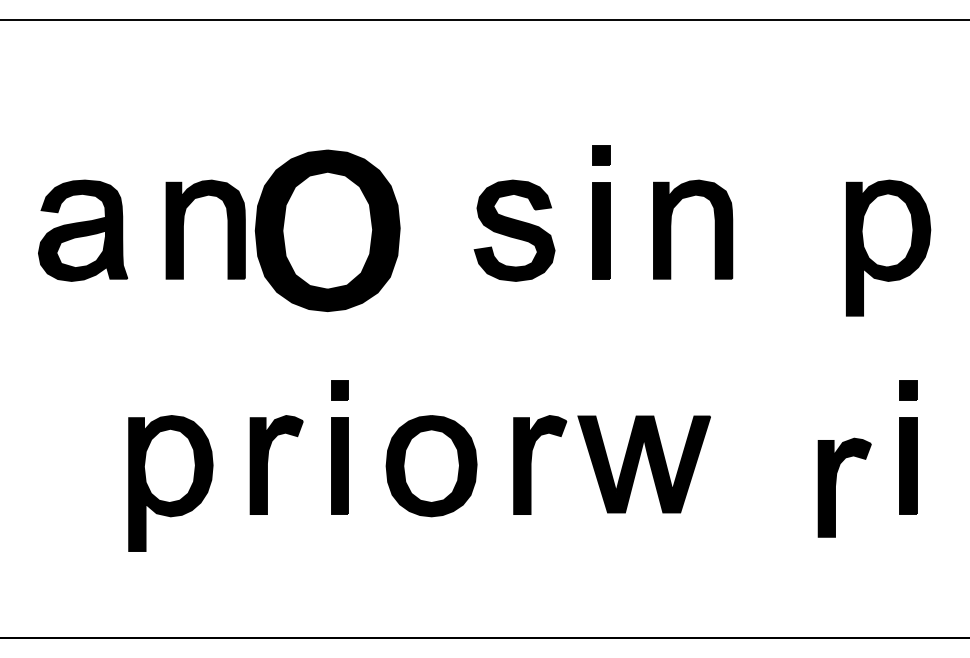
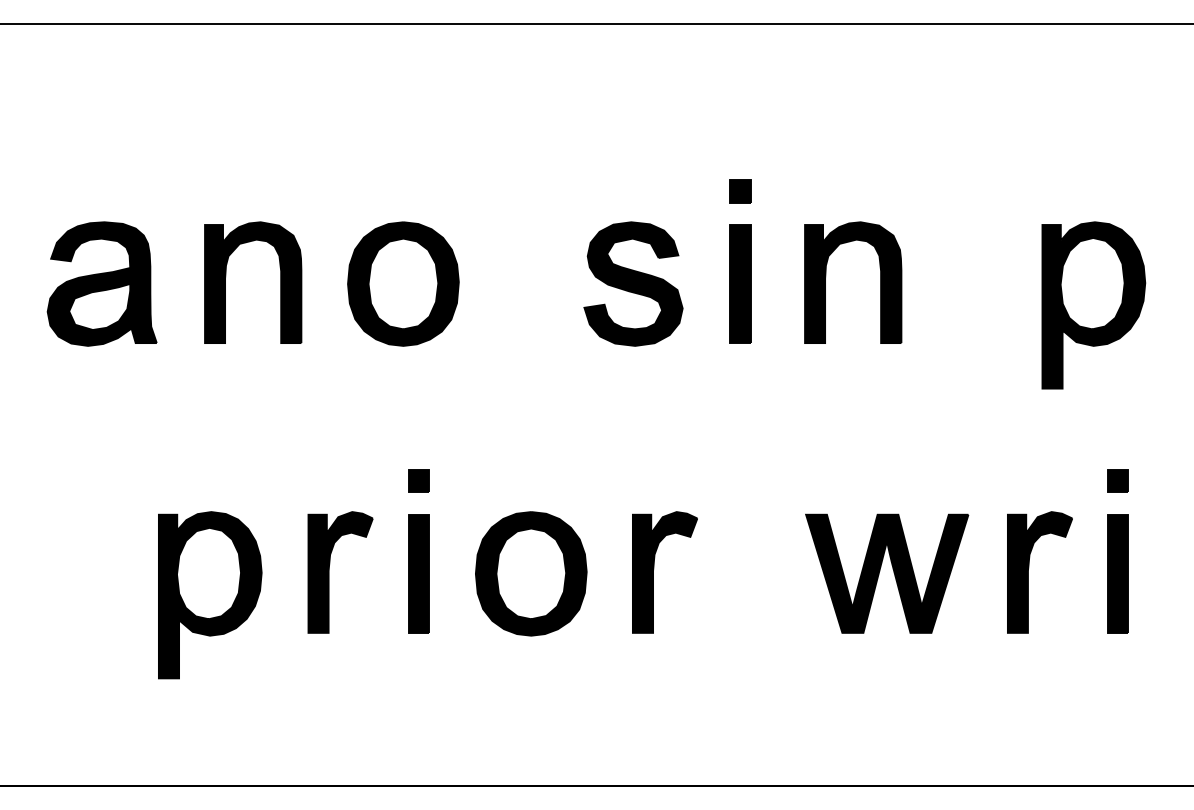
part: (327, 230) -> (403, 283), size x0.62
part: (644, 464) -> (887, 573), moved
part: (836, 484) -> (1029, 568), moved

